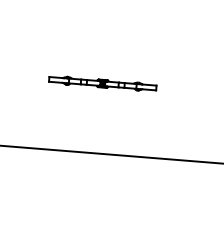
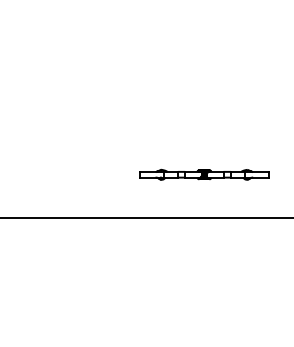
part: (102, 83) -> (204, 174), moved

